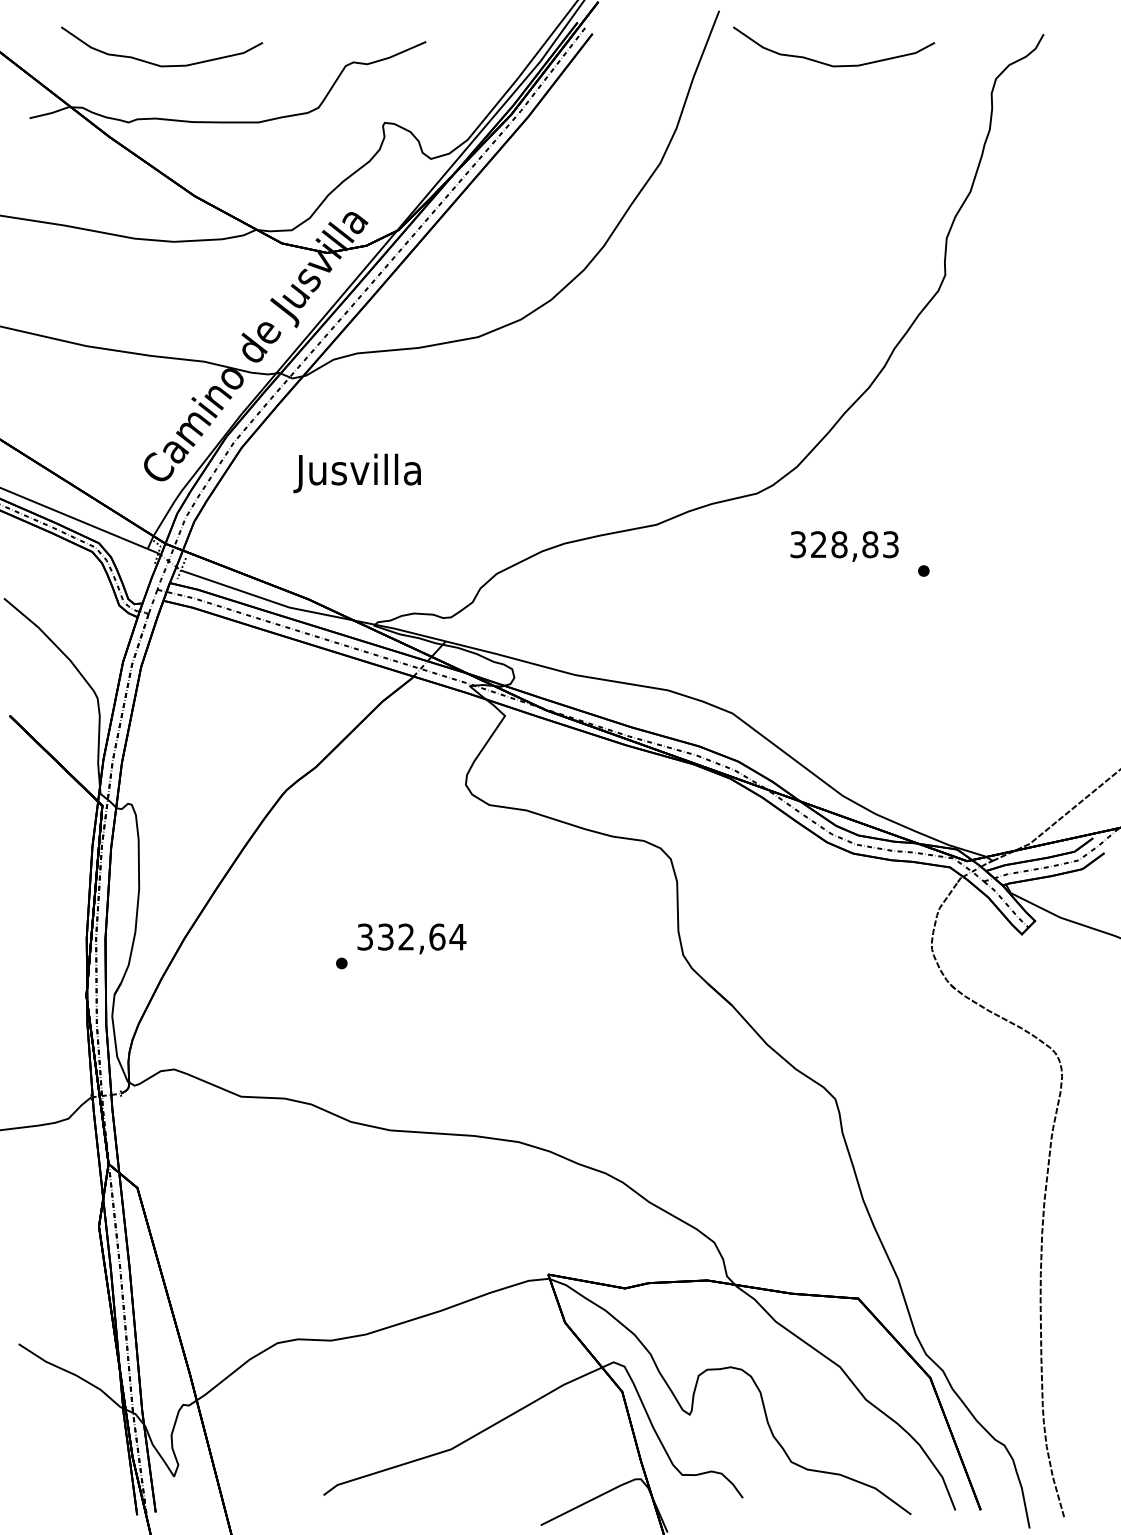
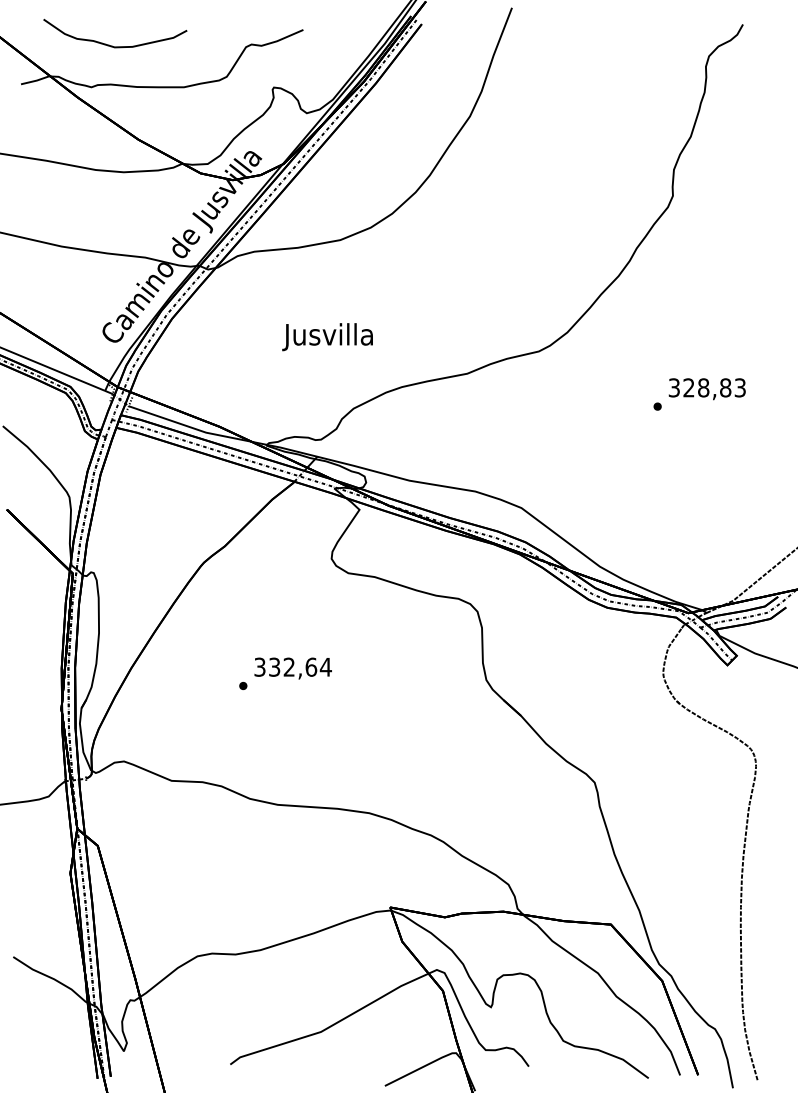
curve: (827, 63) -> (589, 45), removed
text: (356, 473) -> (327, 337), moved
text: (844, 546) -> (707, 389), moved

